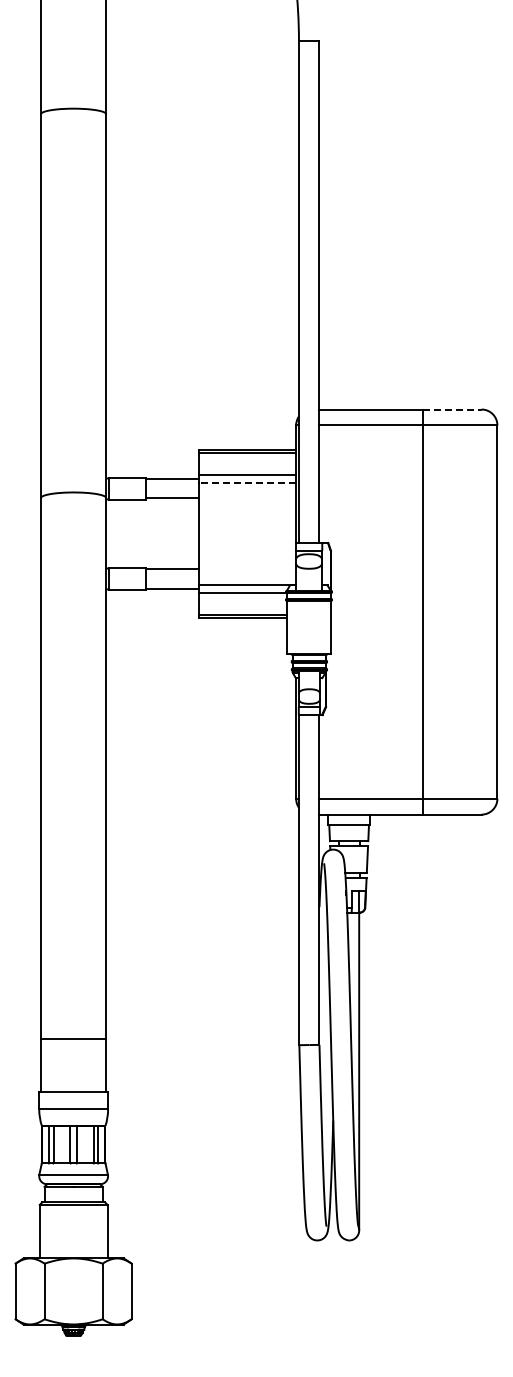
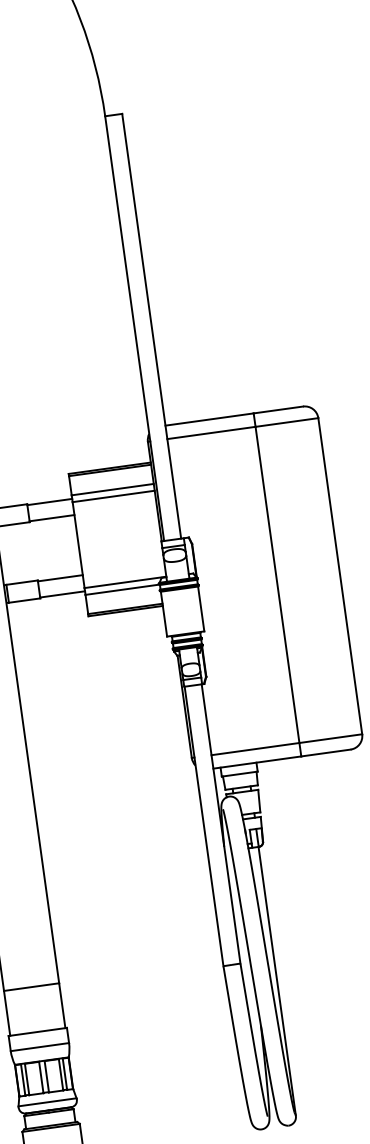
line: (452, 409) -> (278, 409), dashed -> solid
line: (247, 483) -> (113, 496), dashed -> solid

